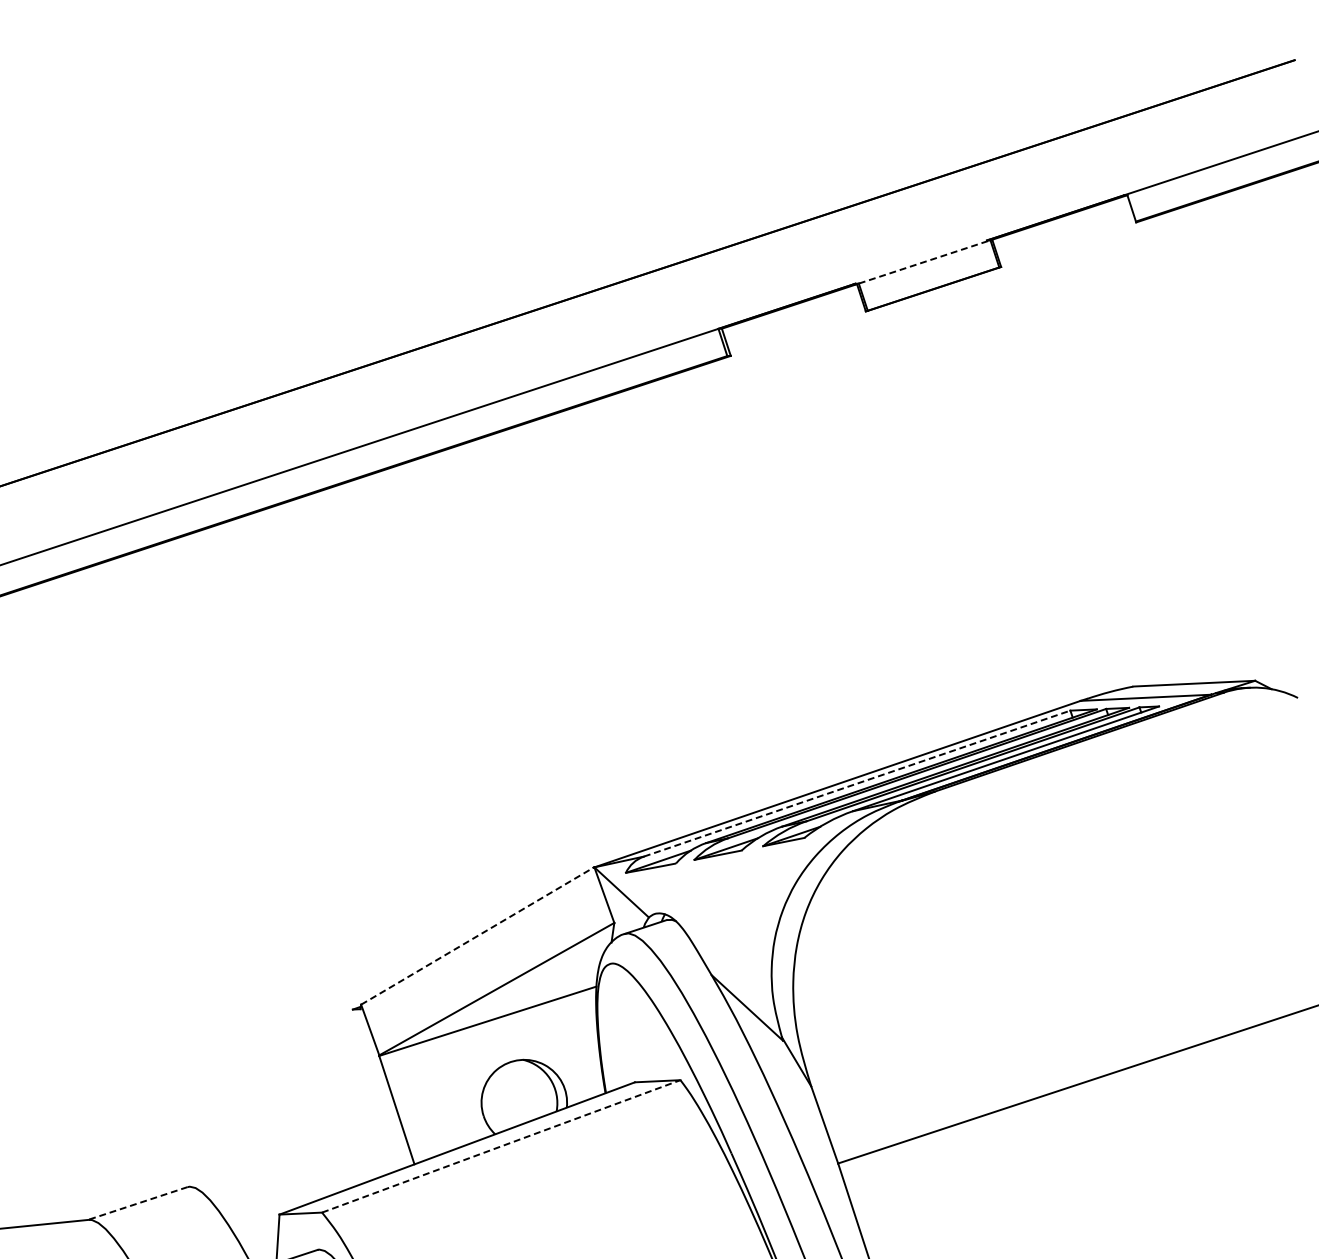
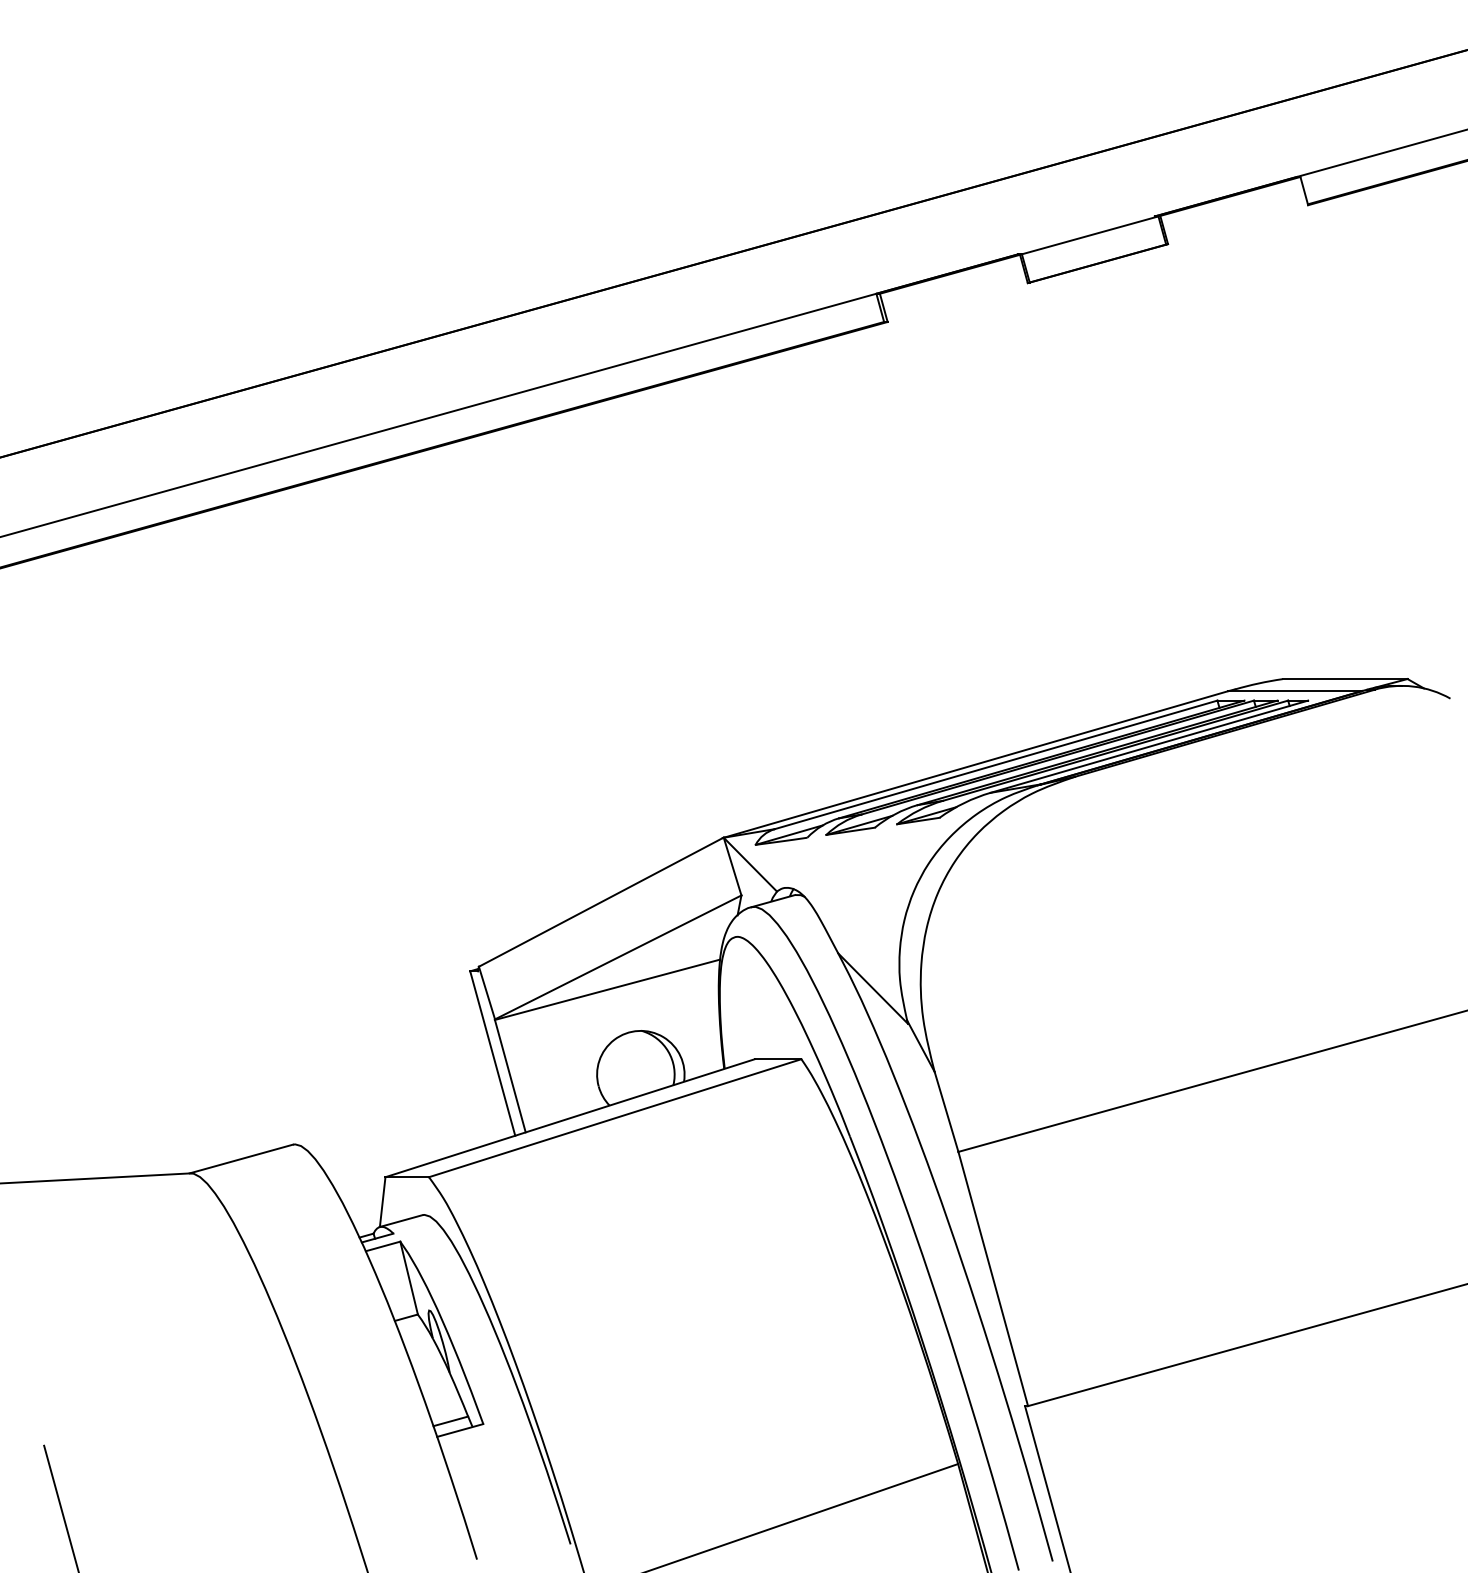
line: (924, 262) -> (1090, 235), dashed -> solid
line: (857, 783) -> (996, 764), dashed -> solid
line: (476, 936) -> (600, 902), dashed -> solid
line: (378, 1088) -> (492, 1053), added
line: (501, 1146) -> (615, 1118), dashed -> solid
line: (138, 1203) -> (241, 1159), dashed -> solid

